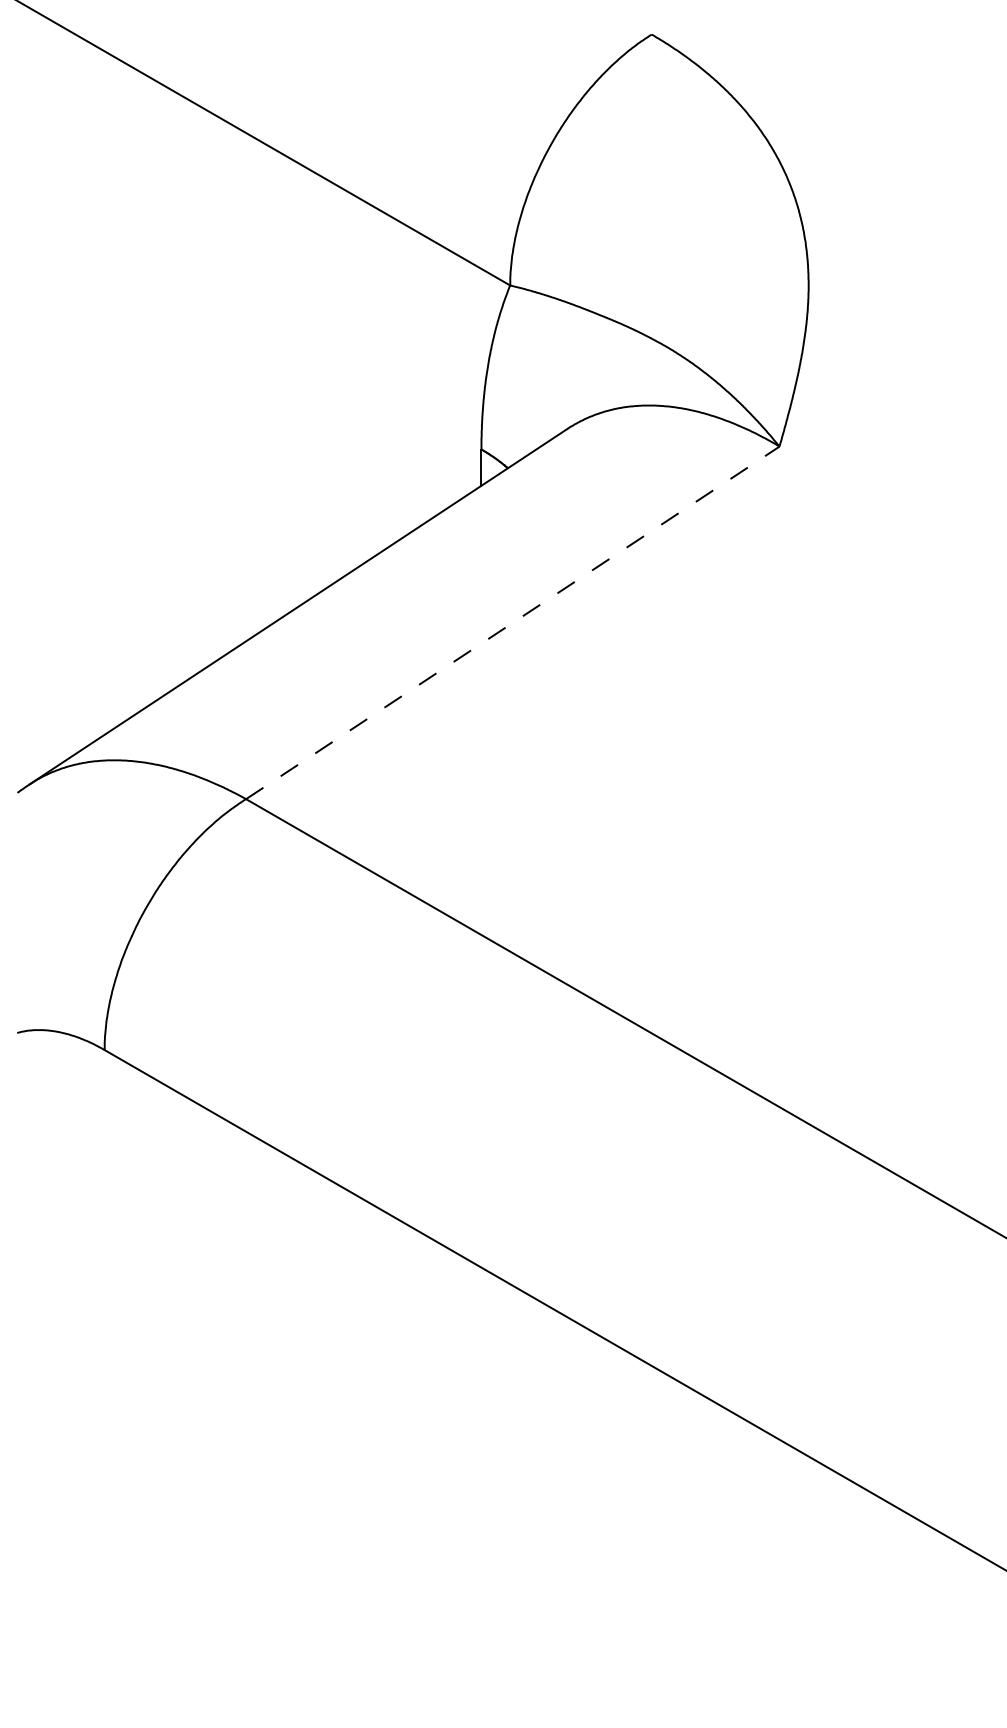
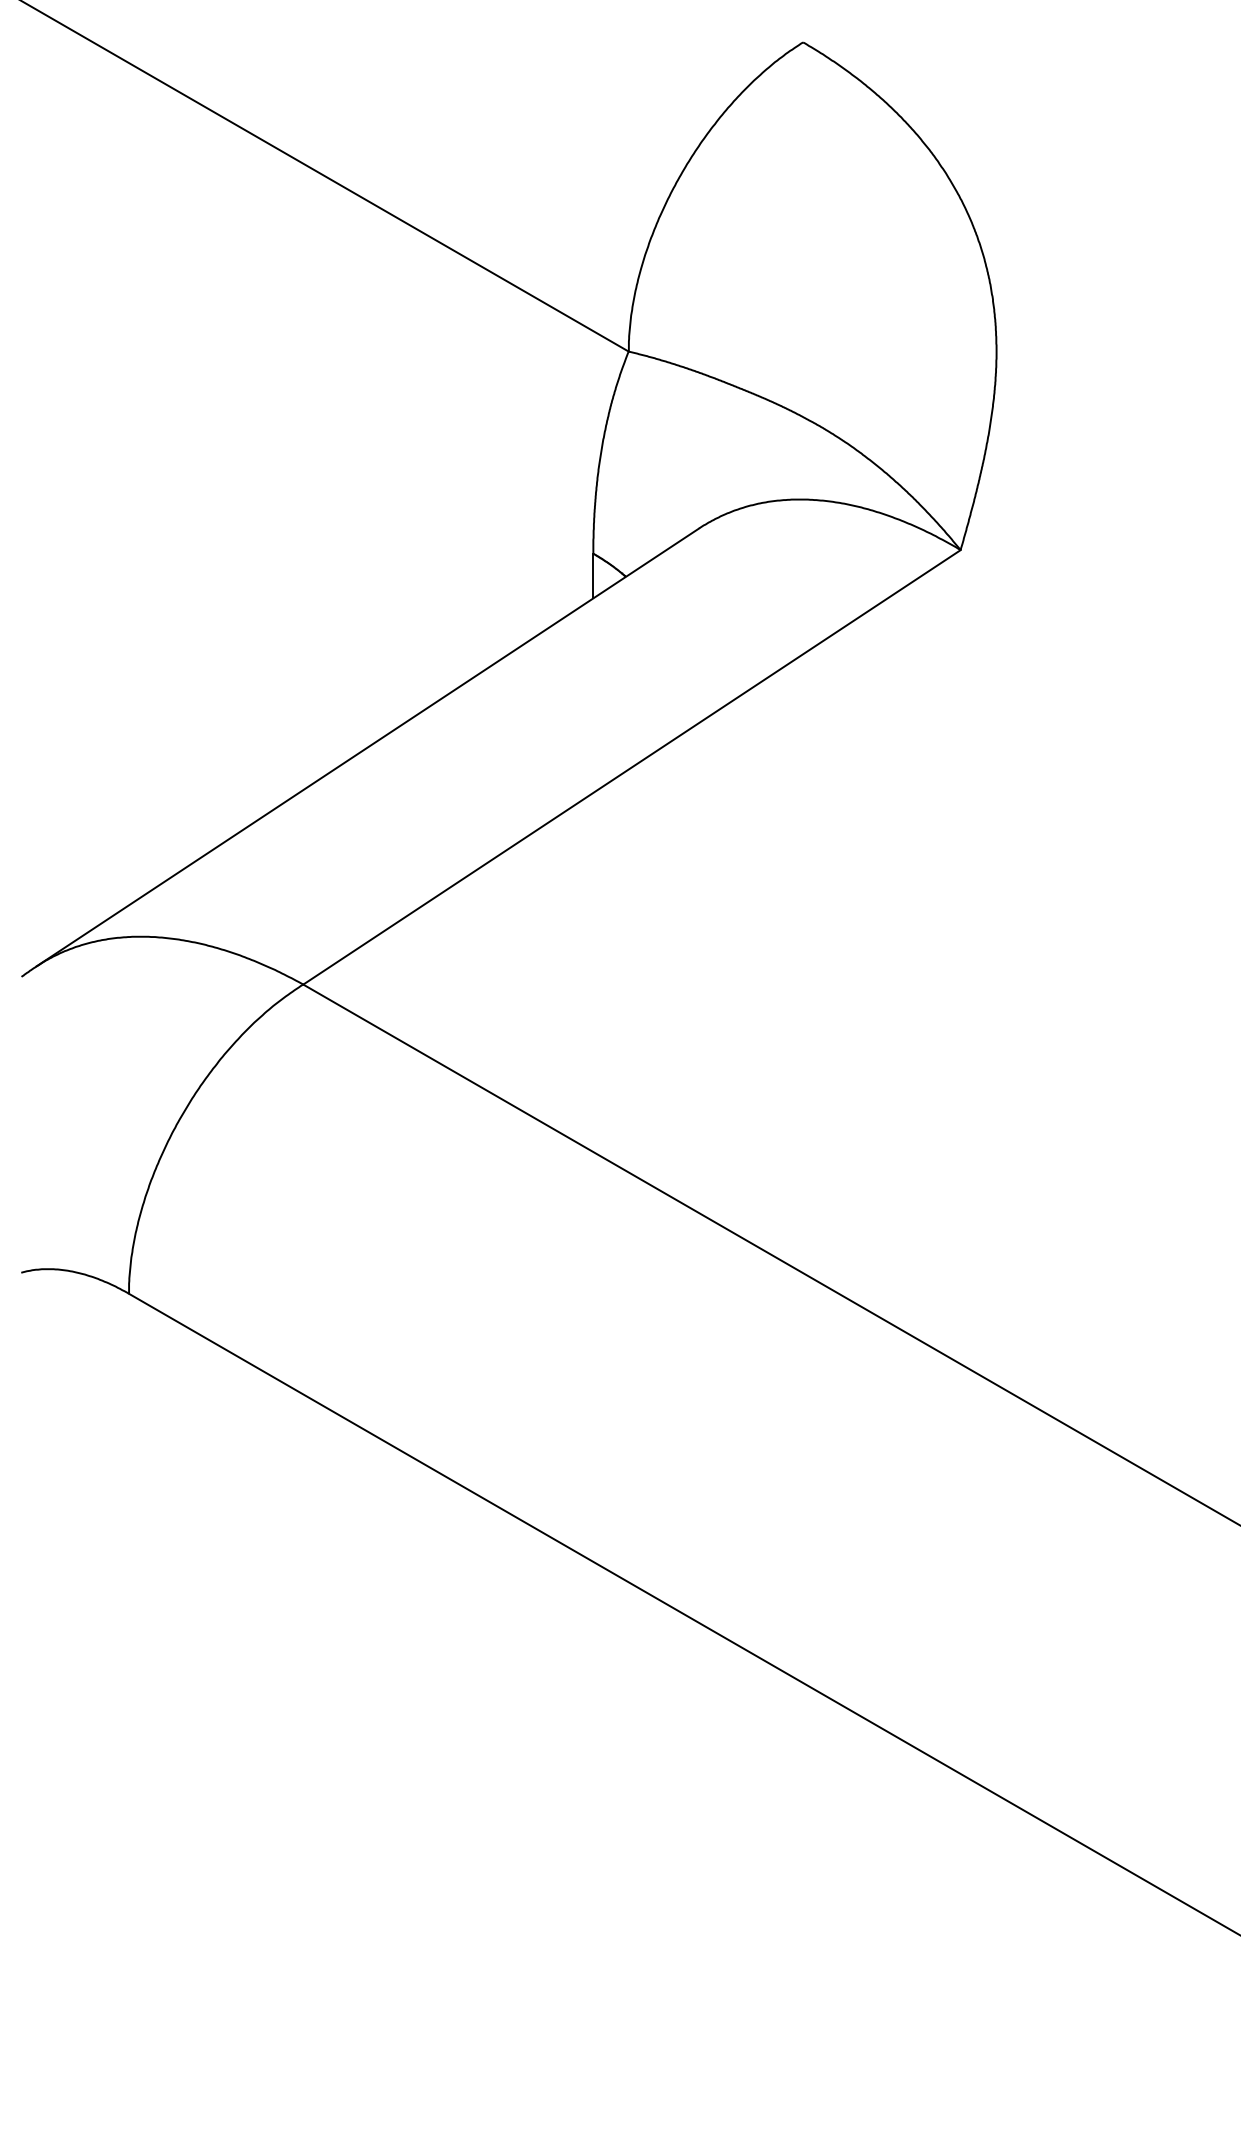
line: (512, 622) -> (631, 766), dashed -> solid

